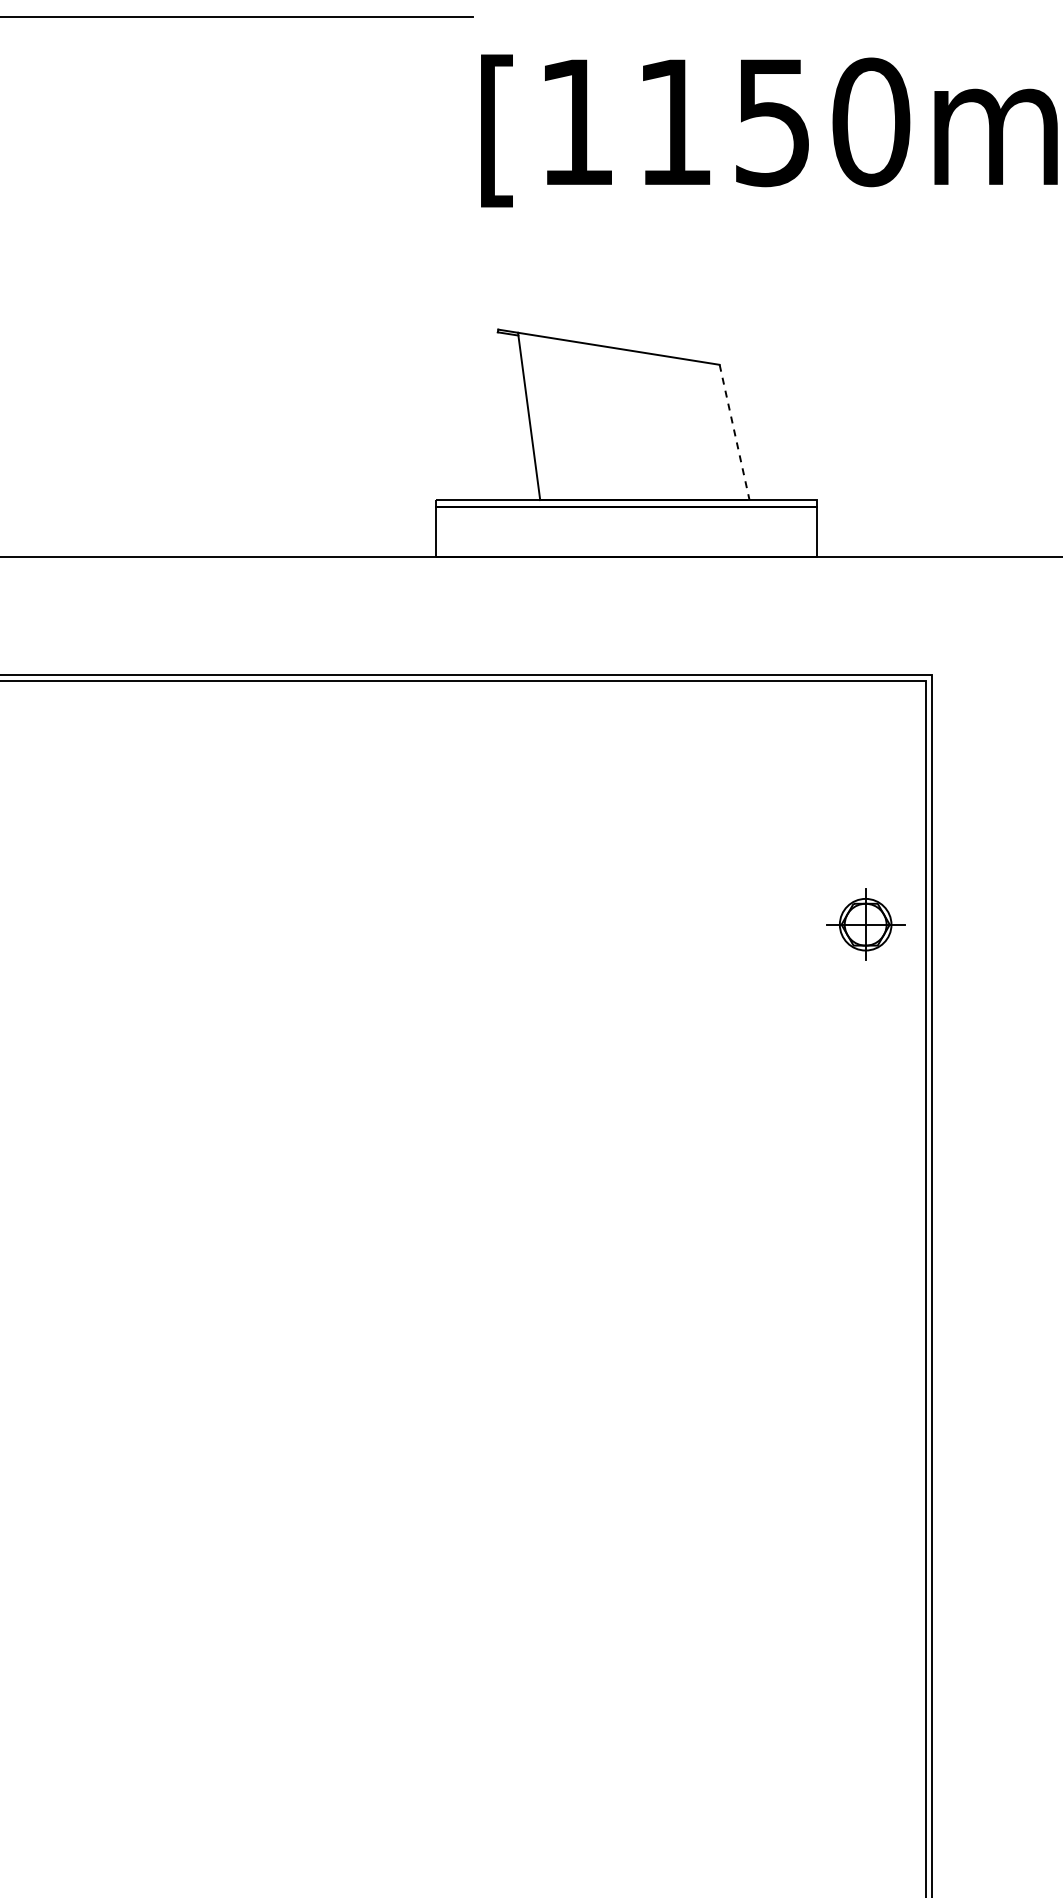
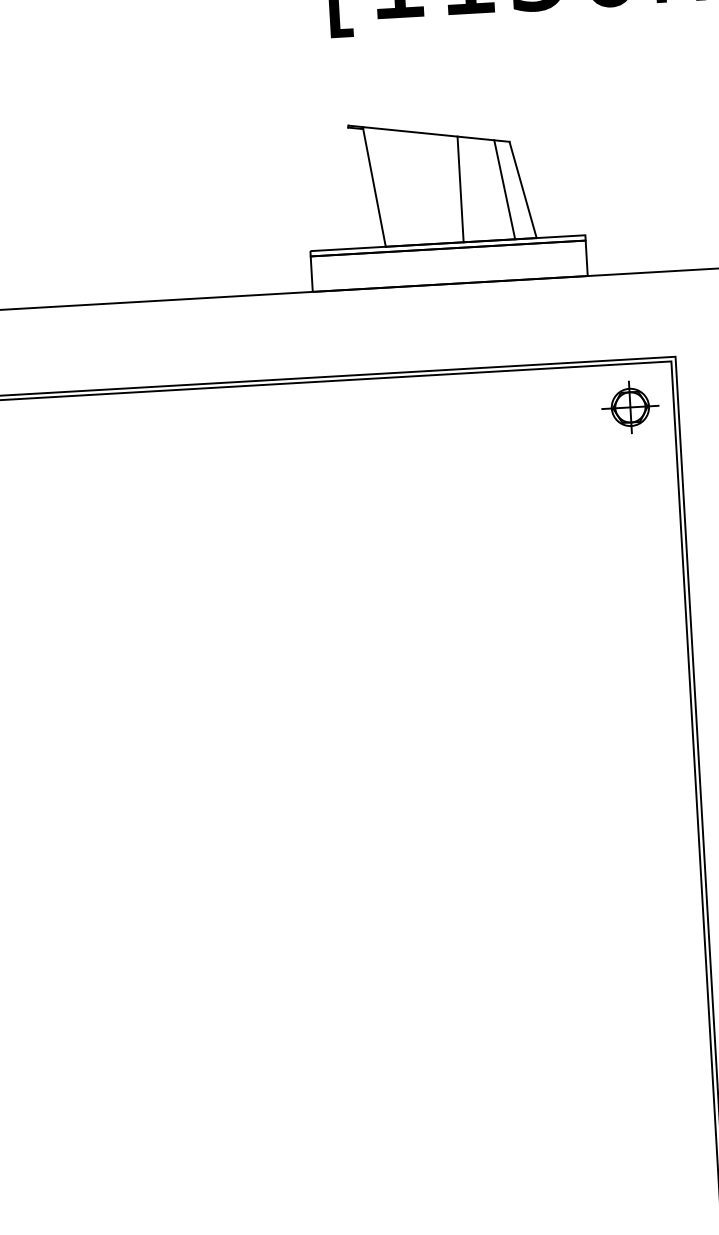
line: (648, 426) -> (460, 189), added
line: (708, 430) -> (504, 189), added
line: (734, 432) -> (523, 189), dashed -> solid
part: (865, 924) -> (630, 407), moved

